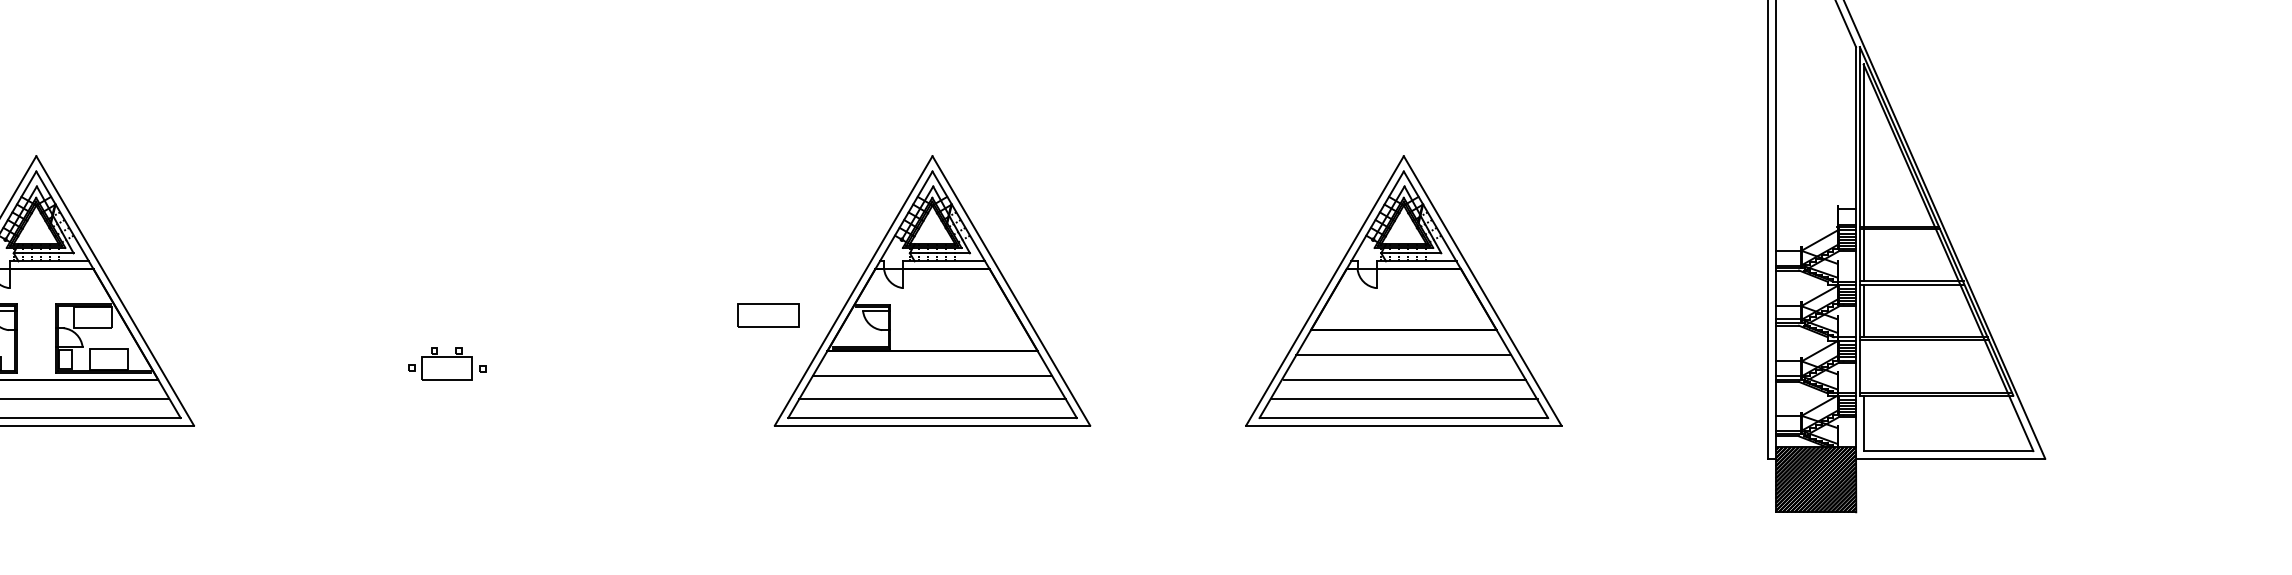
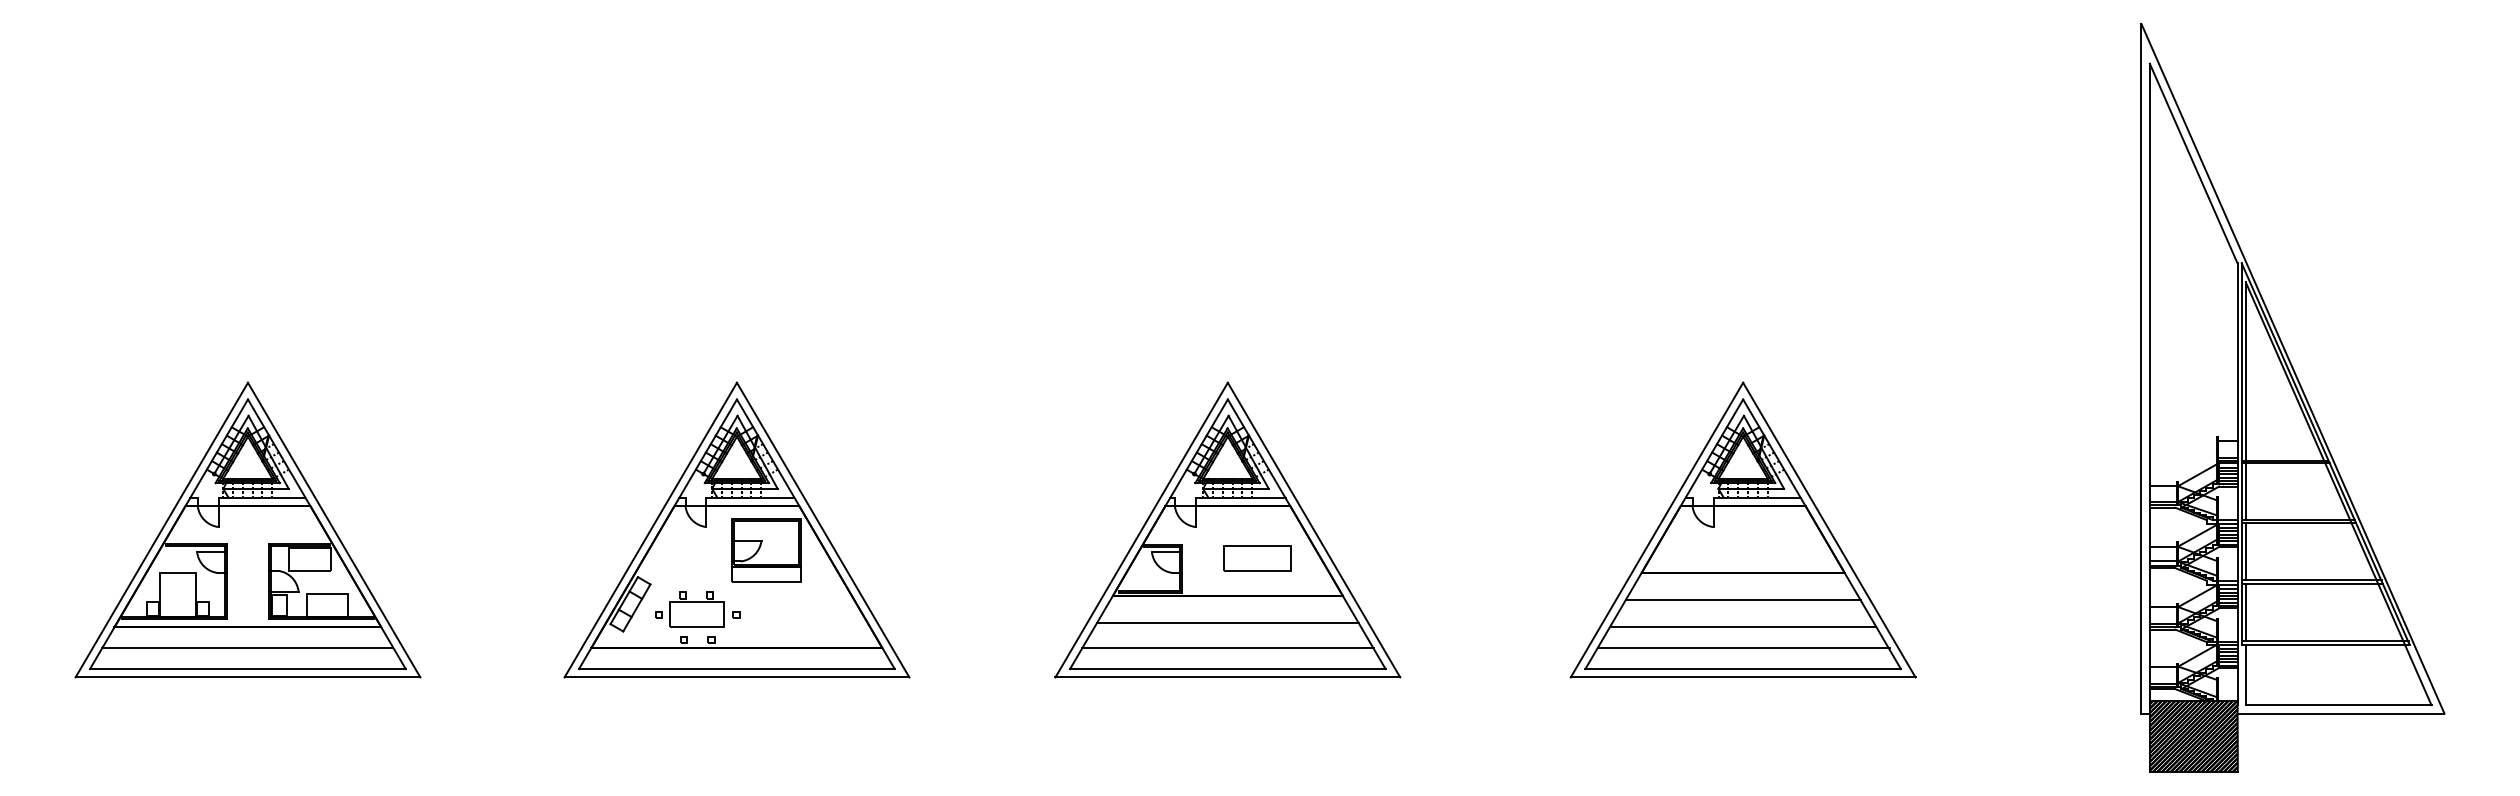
part: (483, 290) -> (736, 529), added
part: (768, 315) -> (1257, 558), moved
line: (1863, 366) -> (2245, 612), added

